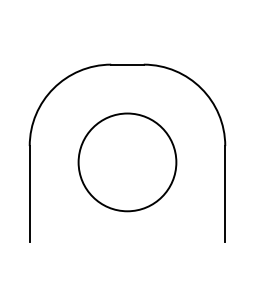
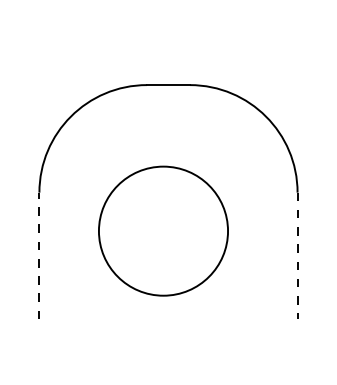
circle: (127, 161) -> (163, 230), moved
line: (29, 193) -> (39, 255), solid -> dashed
line: (225, 194) -> (297, 256), solid -> dashed

